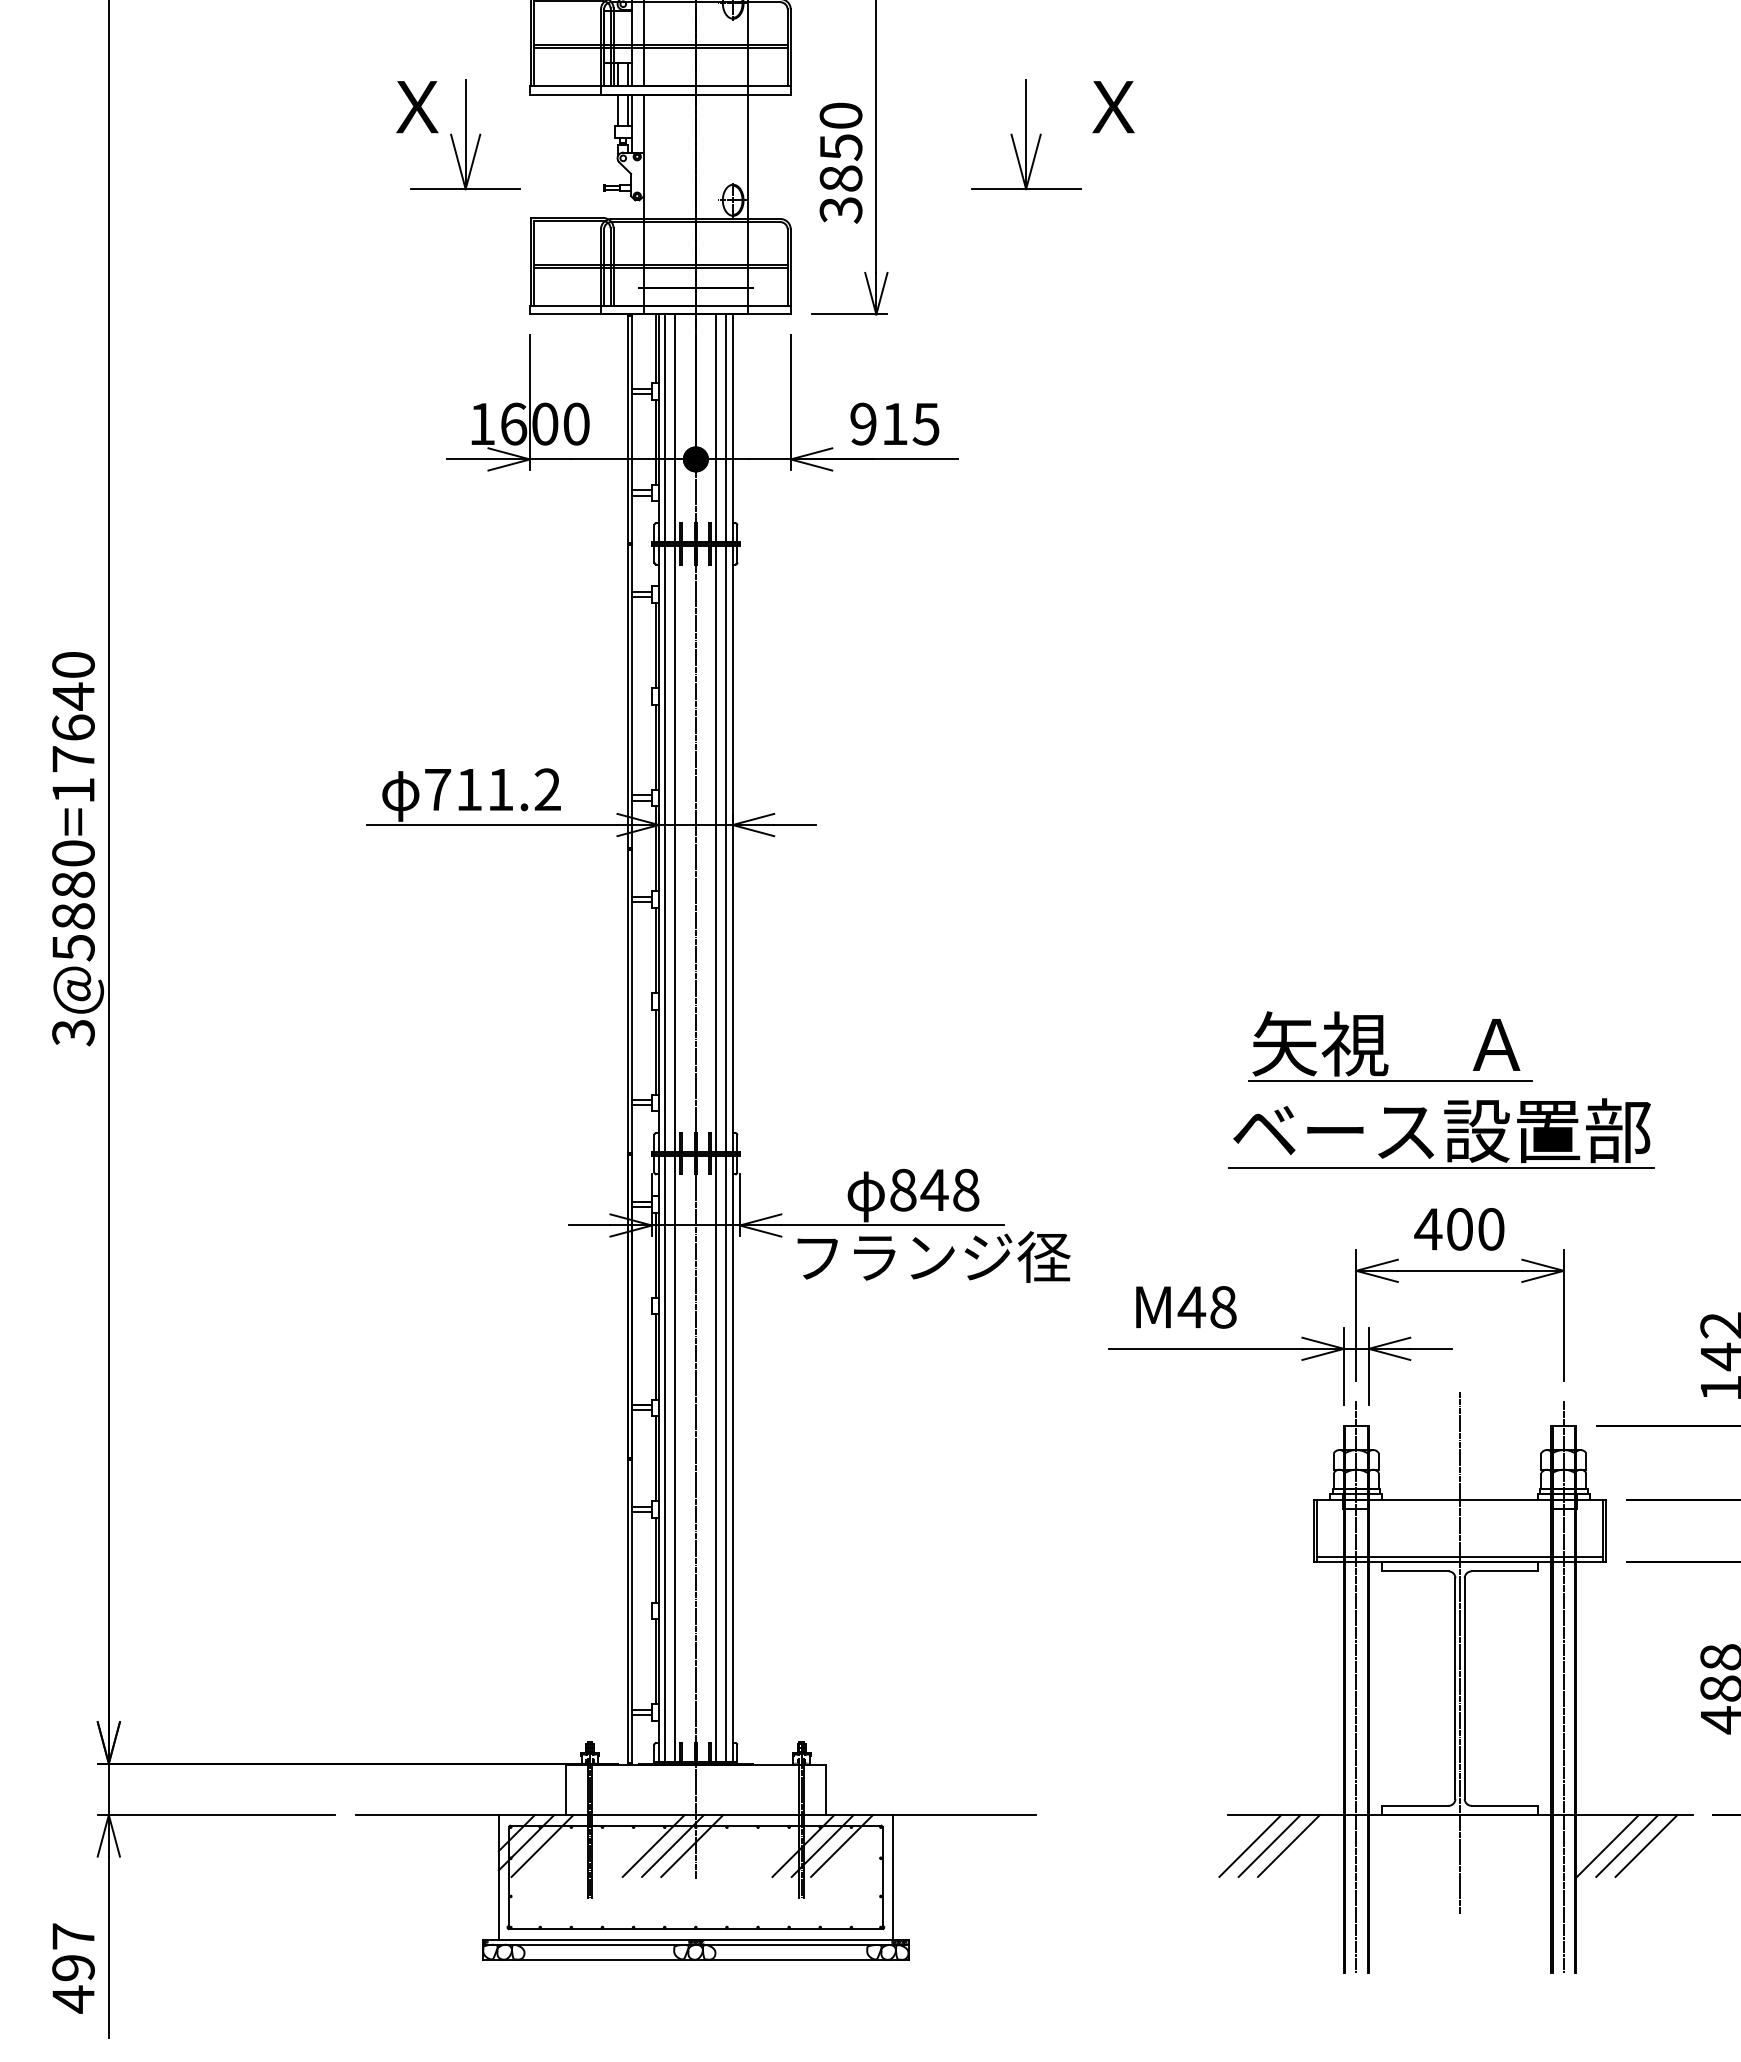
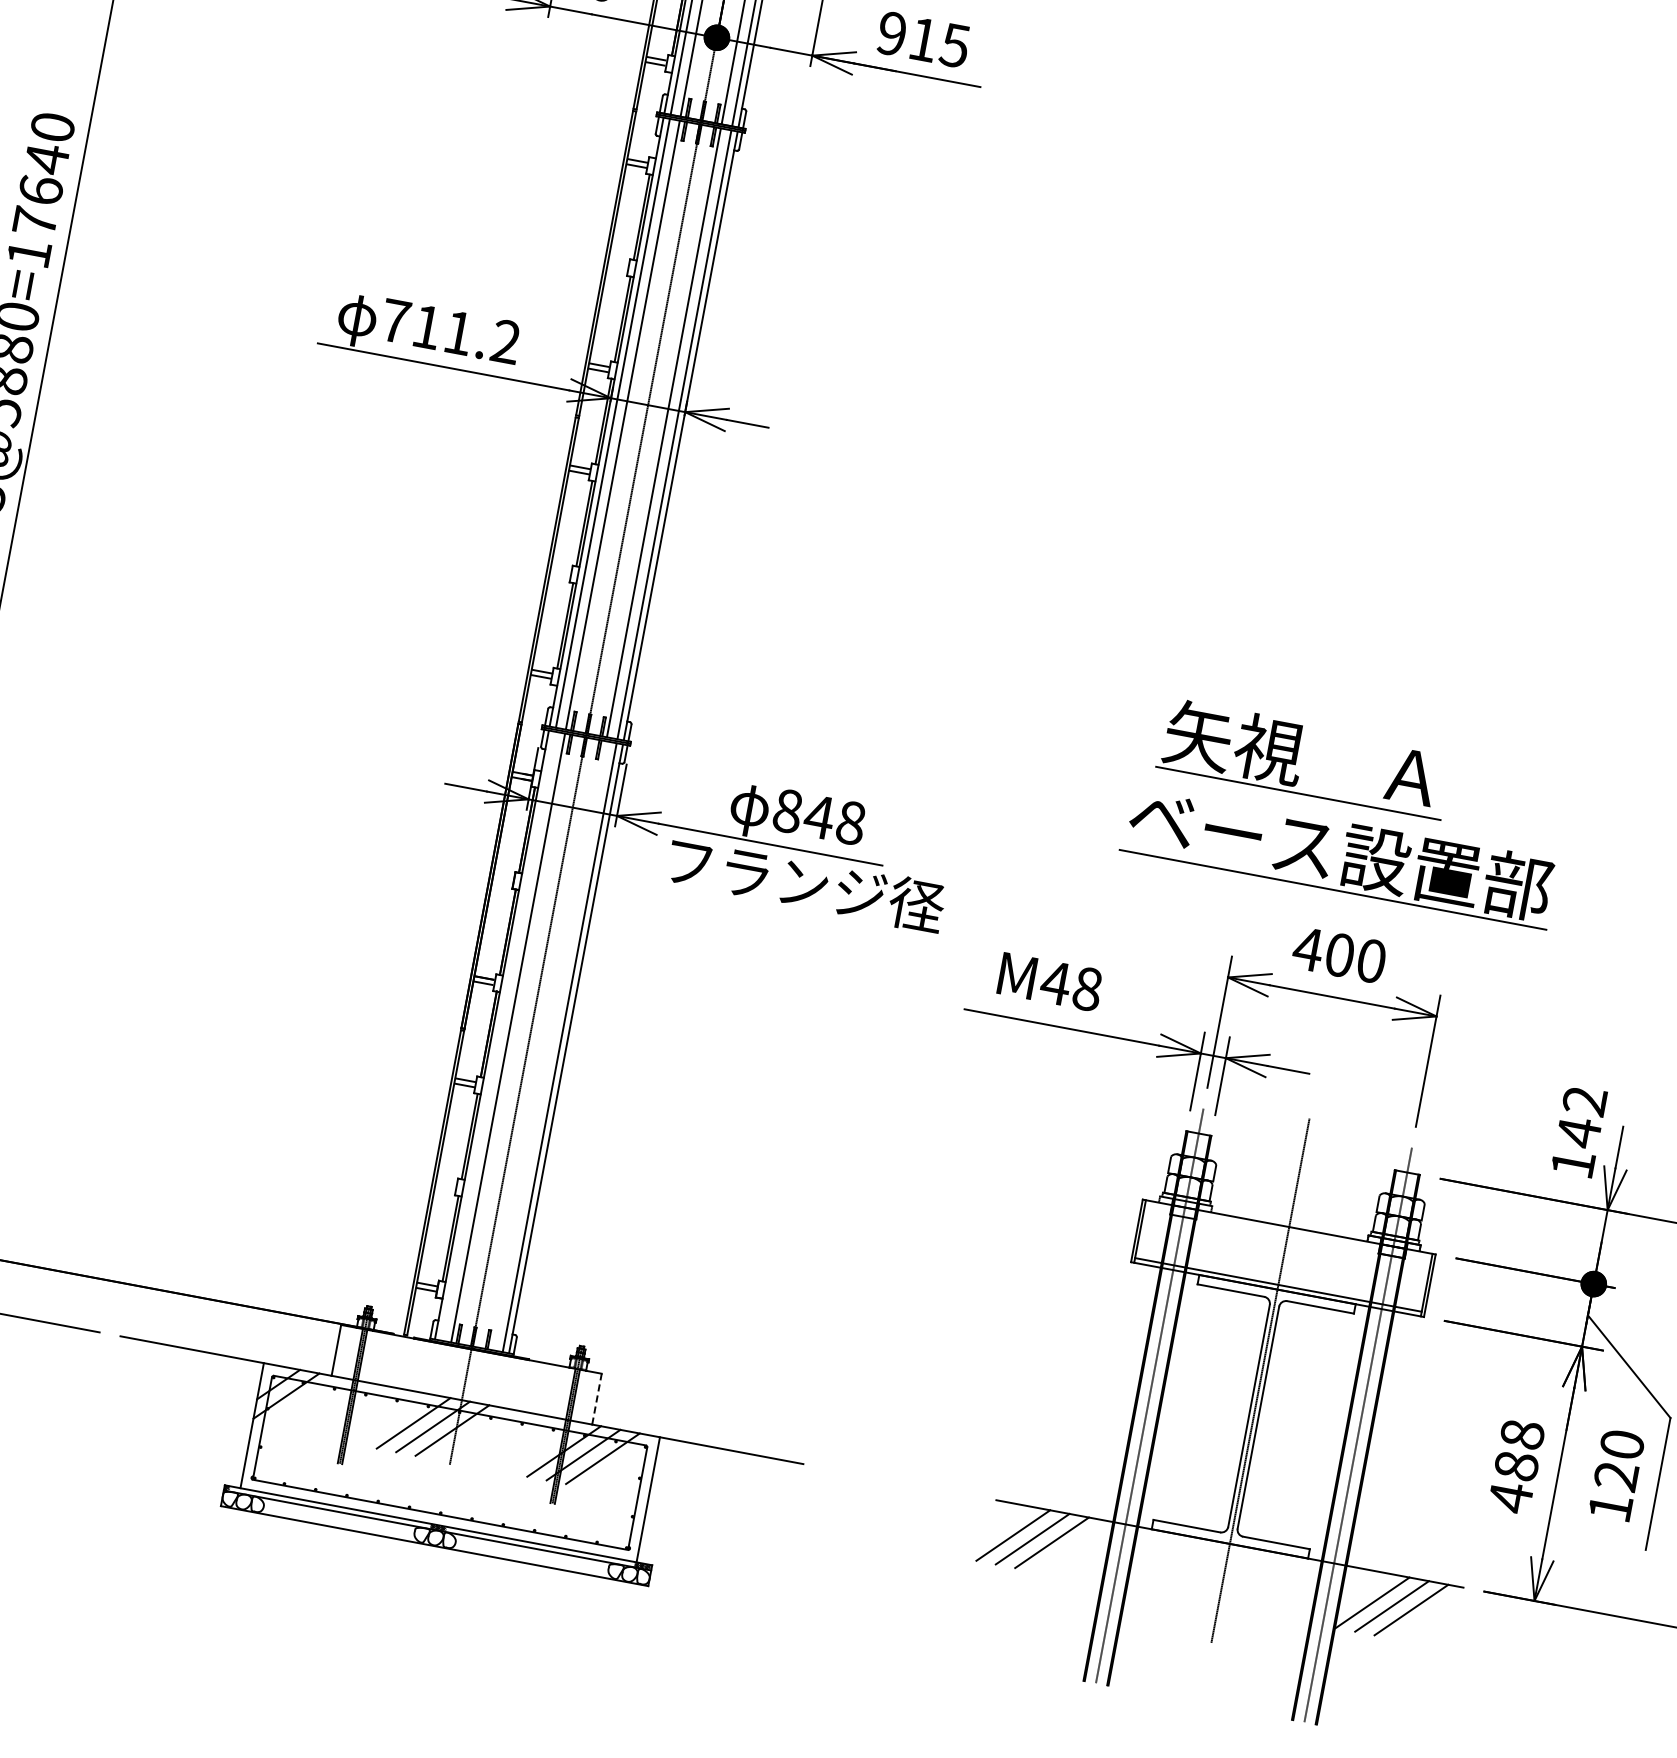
line: (665, 1458) -> (498, 1036), removed
line: (716, 1458) -> (549, 1045), removed
line: (825, 1789) -> (597, 1398), solid -> dashed
line: (542, 1845) -> (302, 1401), removed

